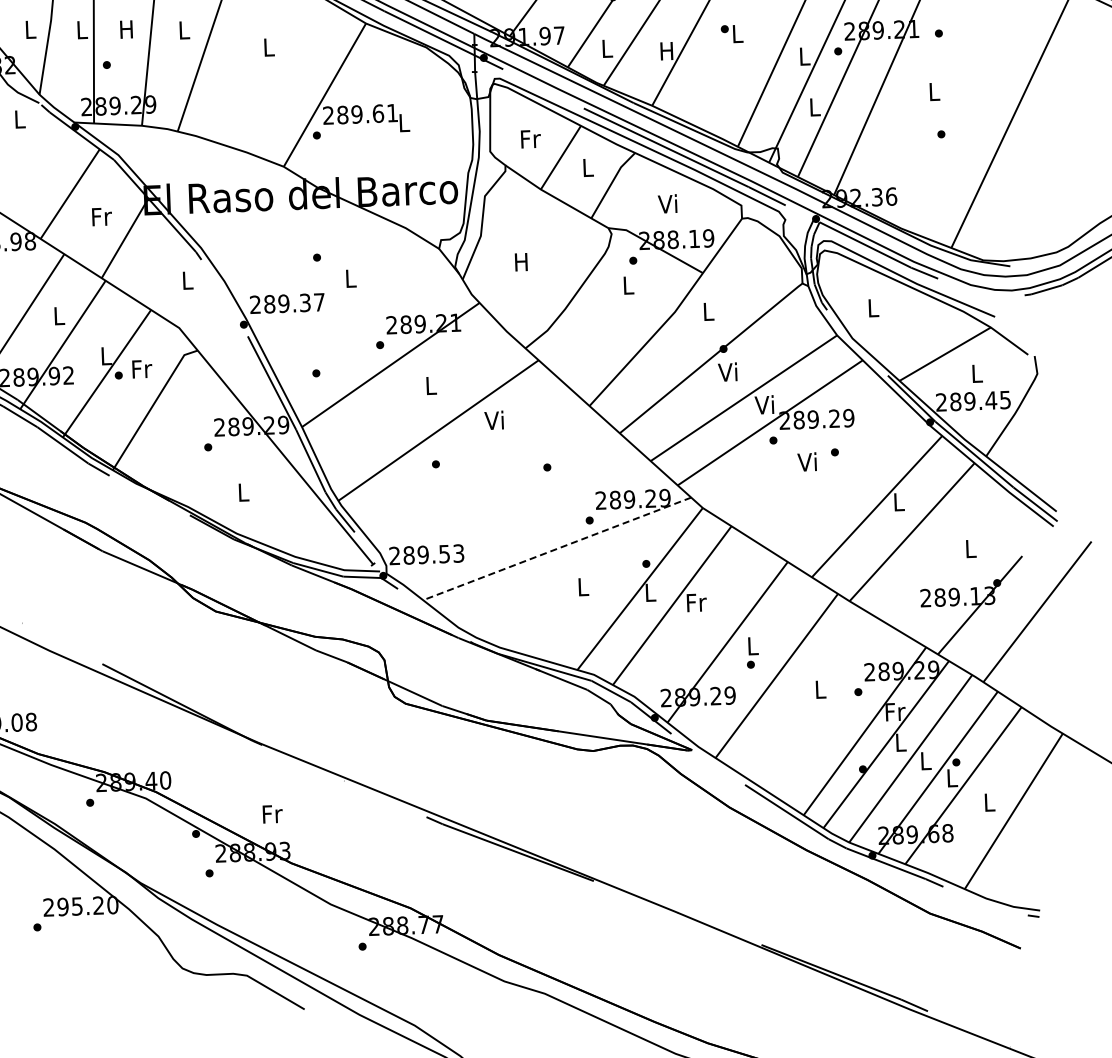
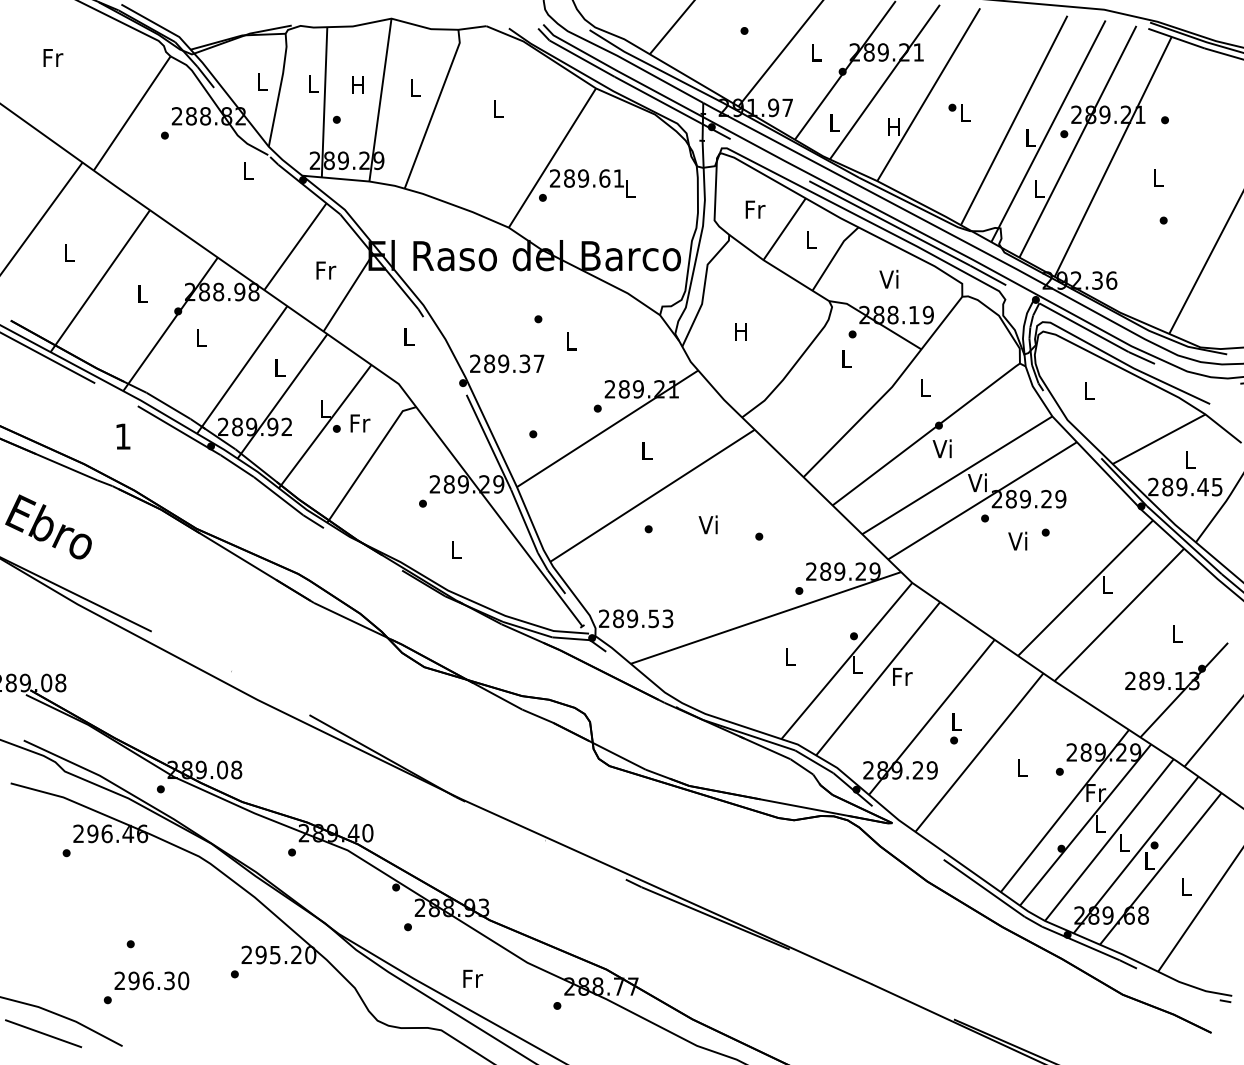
text: (493, 420) -> (707, 524), moved
line: (556, 548) -> (765, 617), dashed -> solid
text: (273, 813) -> (473, 978), moved

